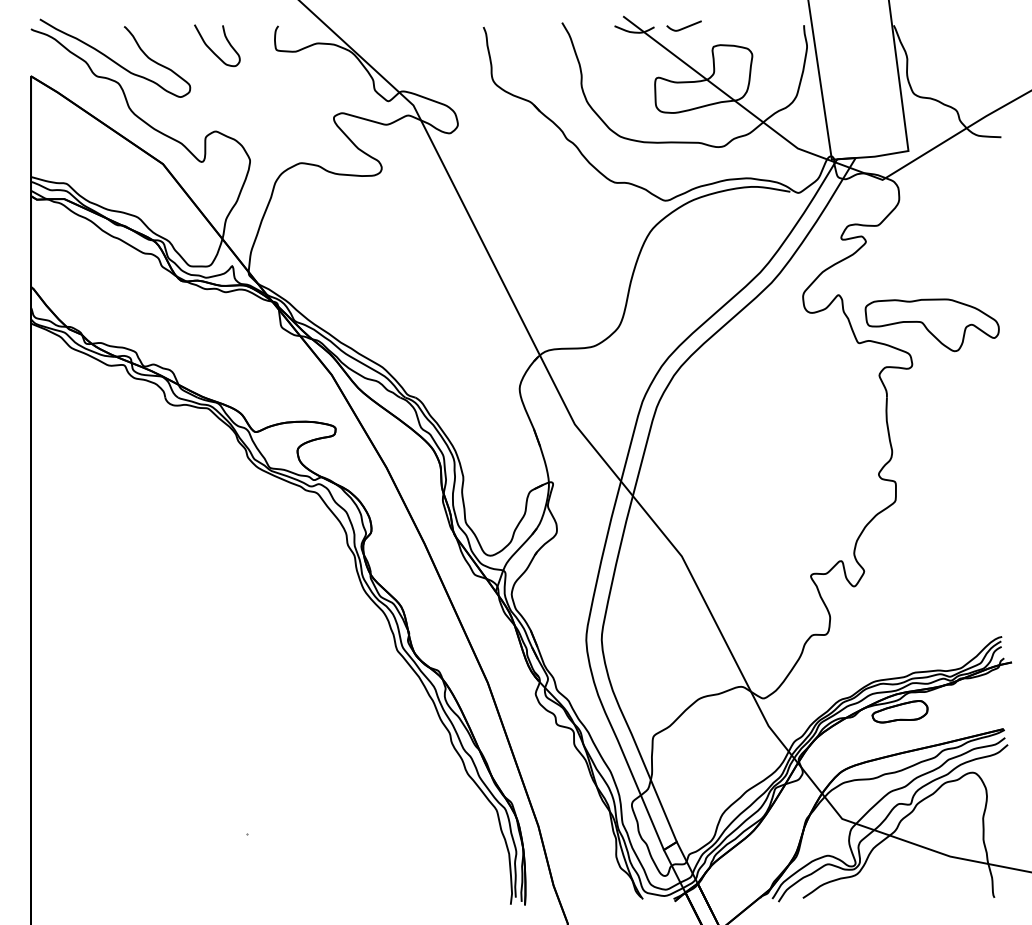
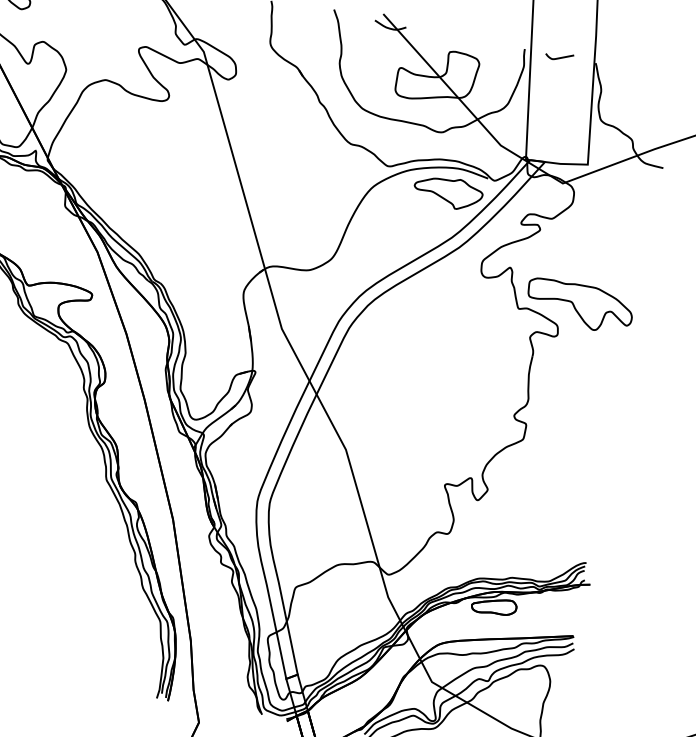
curve: (683, 27) -> (558, 57), moved
part: (744, 218) -> (447, 192), added

